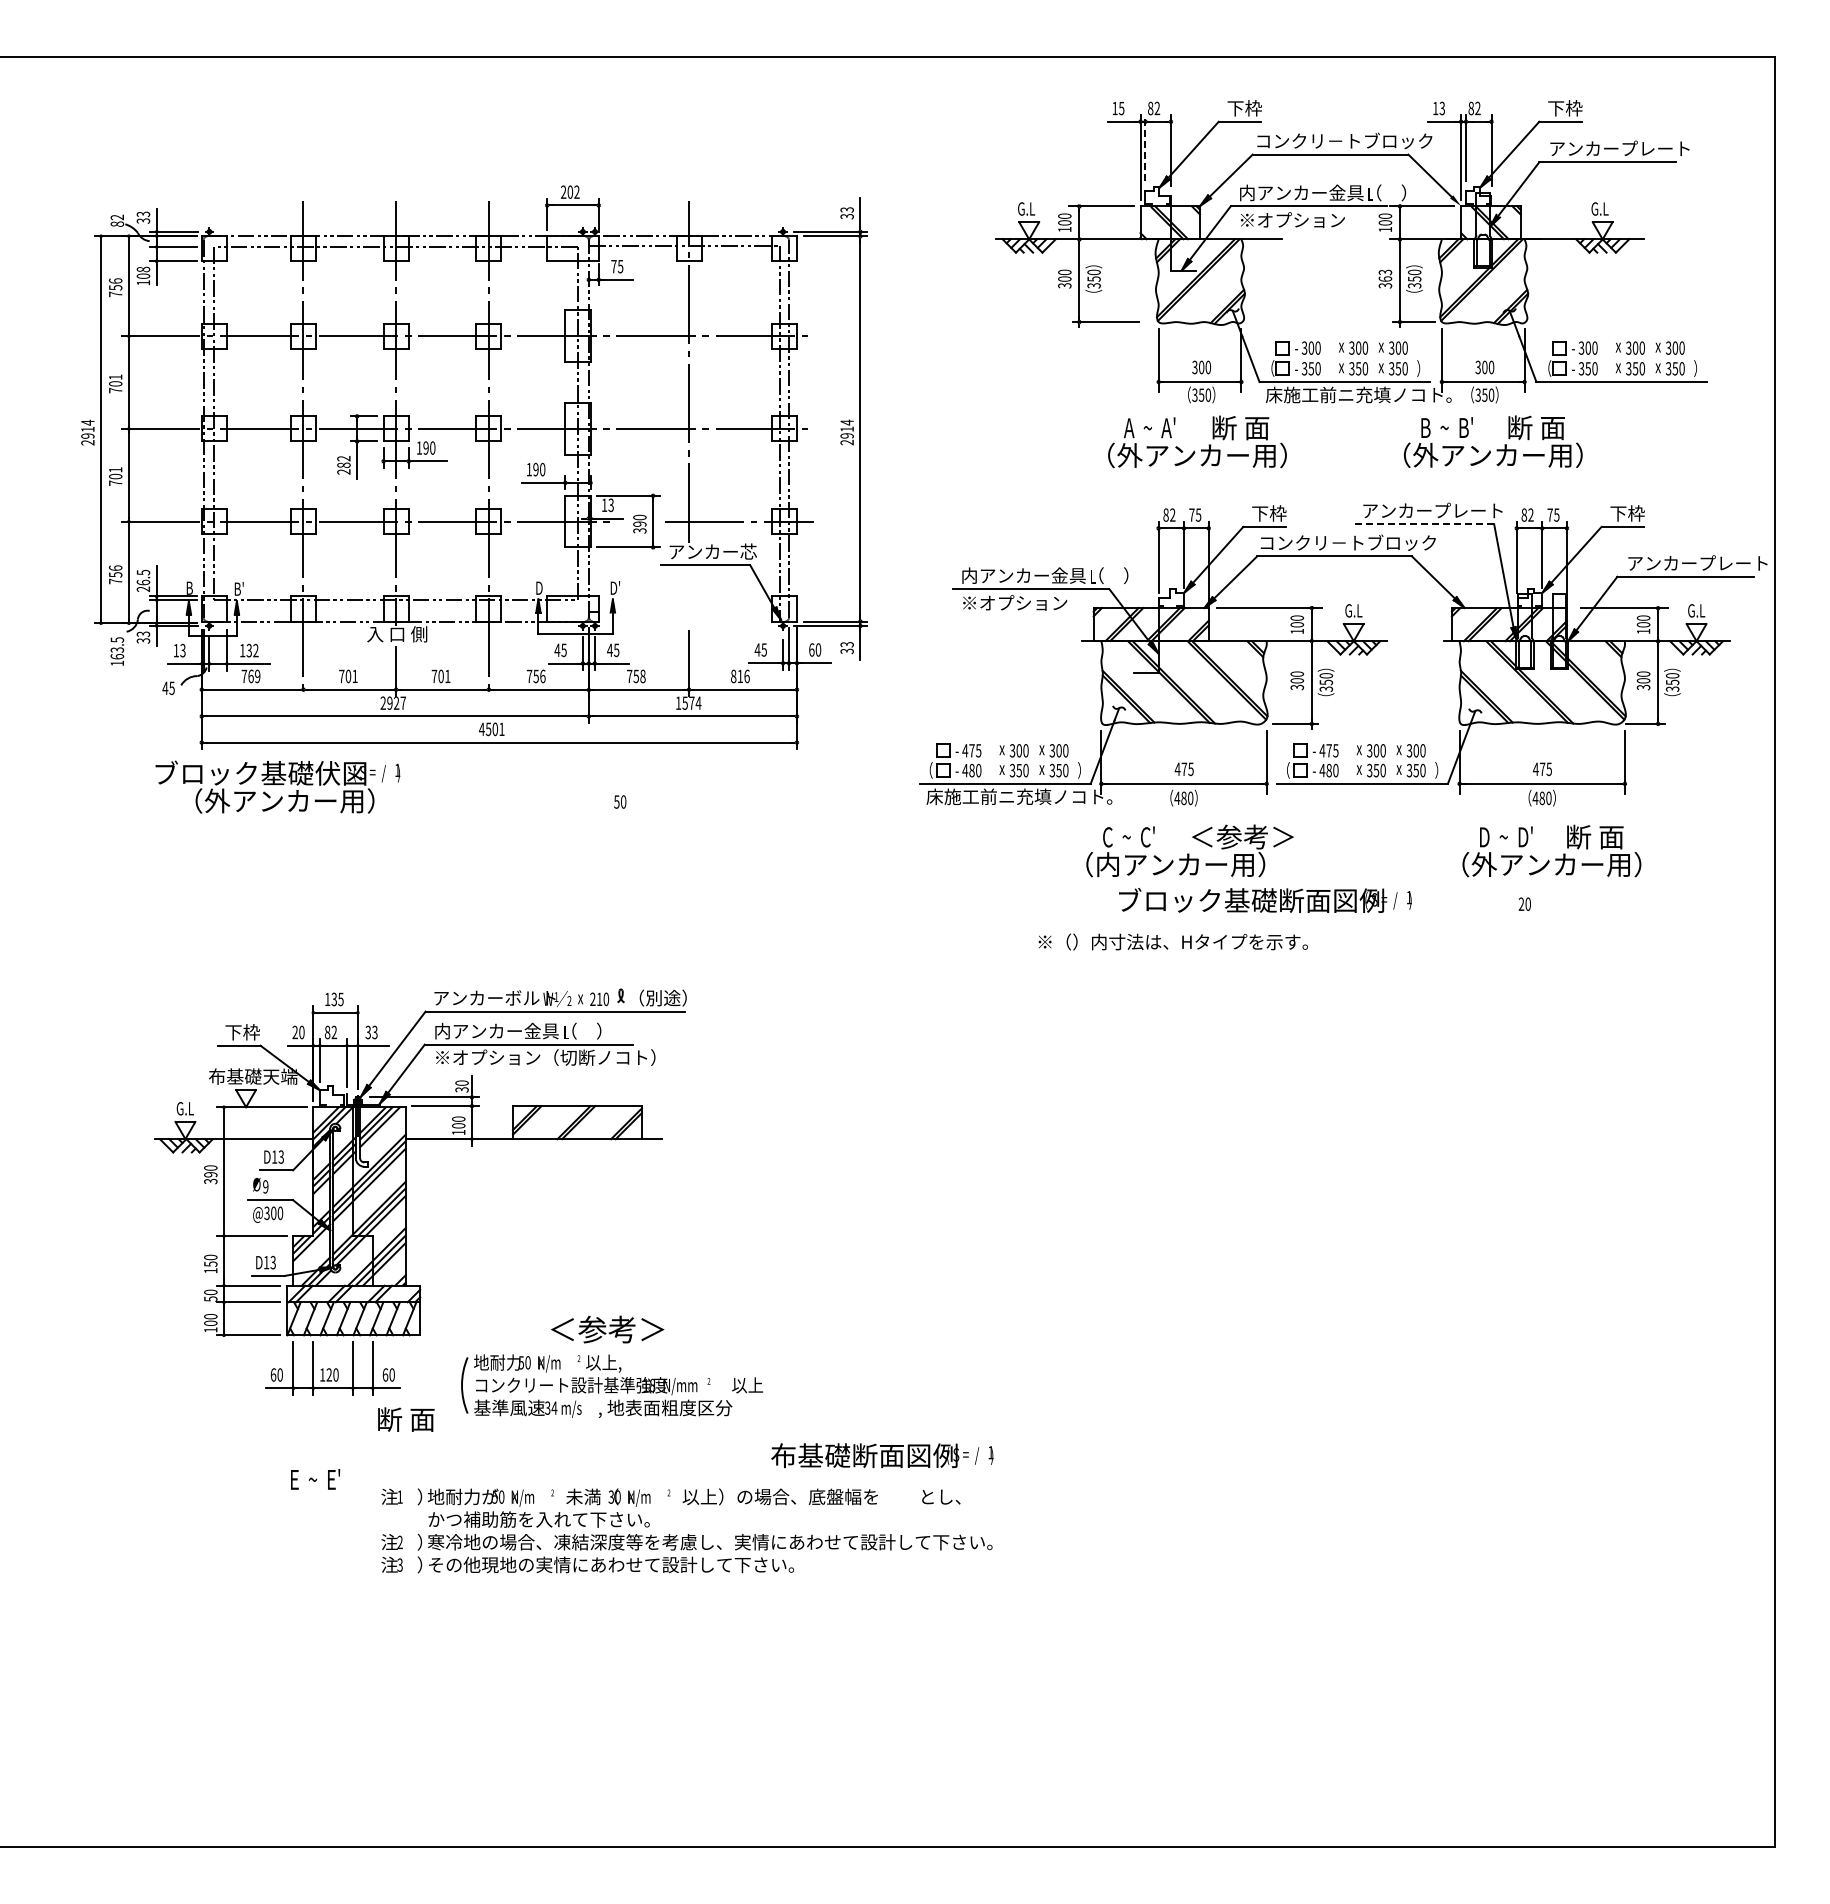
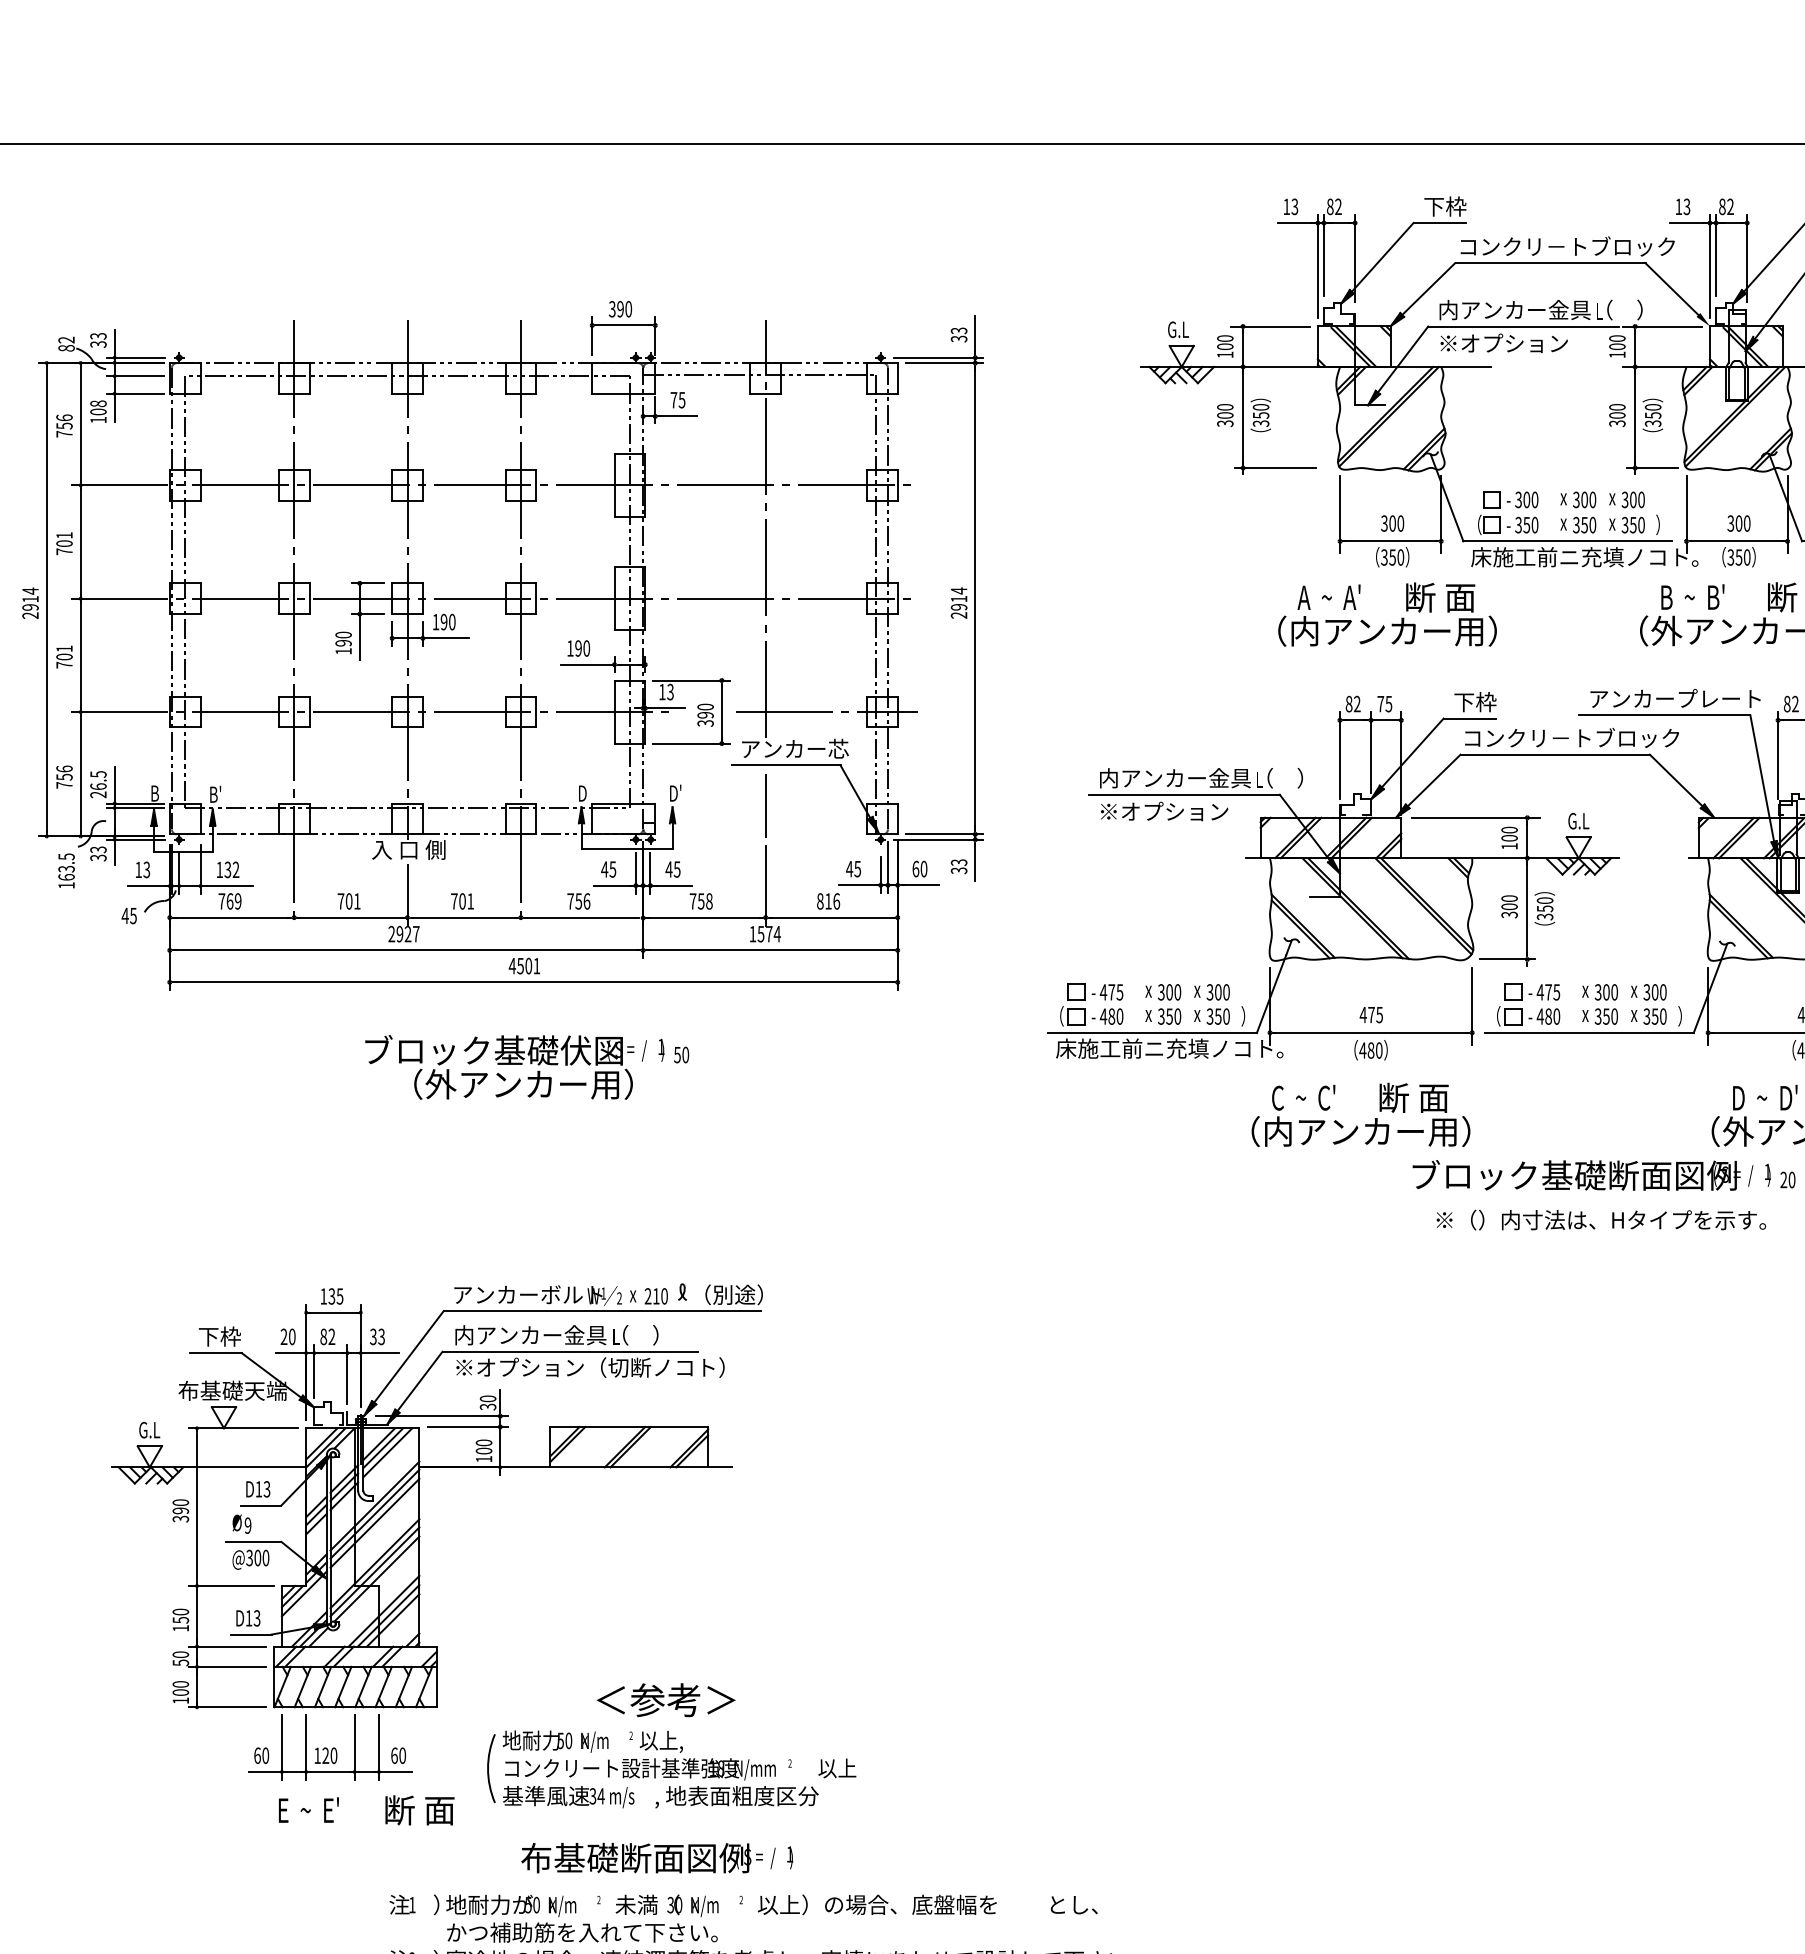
text: (1121, 107) -> (1294, 205), 15 -> 13
line: (1145, 147) -> (1323, 254), dashed -> solid
text: (569, 191) -> (619, 308), 202 -> 390
text: (1385, 275) -> (1617, 411), 363 -> 300
text: (1129, 455) -> (1304, 631), （外アンカー用） -> （内アンカー用）
text: (343, 465) -> (343, 643), 282 -> 190
line: (1423, 524) -> (1663, 715), dashed -> solid
line: (689, 598) -> (766, 806), added
text: (277, 786) -> (514, 1066), moved
text: (1242, 836) -> (1442, 1097), ＜参考＞ -> 断 面
text: (1265, 899) -> (1591, 1174), moved
text: (1172, 941) -> (1600, 1219), moved
text: (882, 1455) -> (657, 1857), moved
text: (315, 1479) -> (308, 1810), moved

